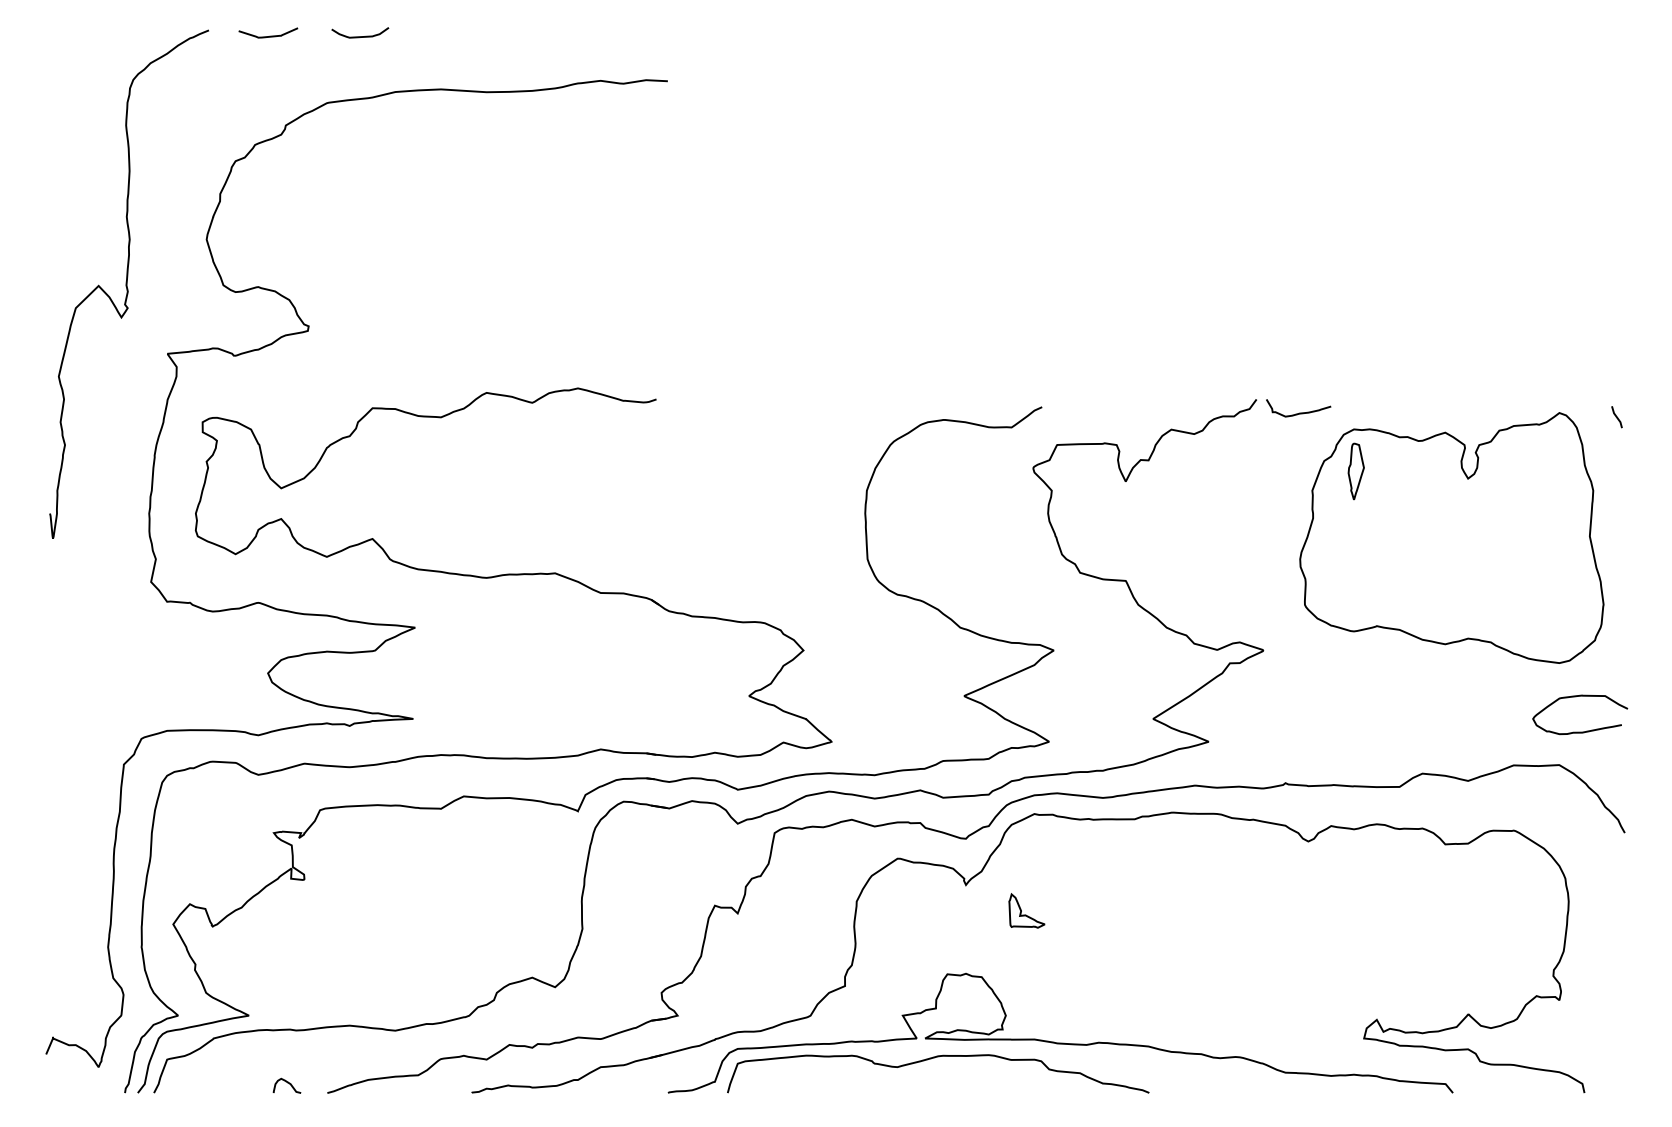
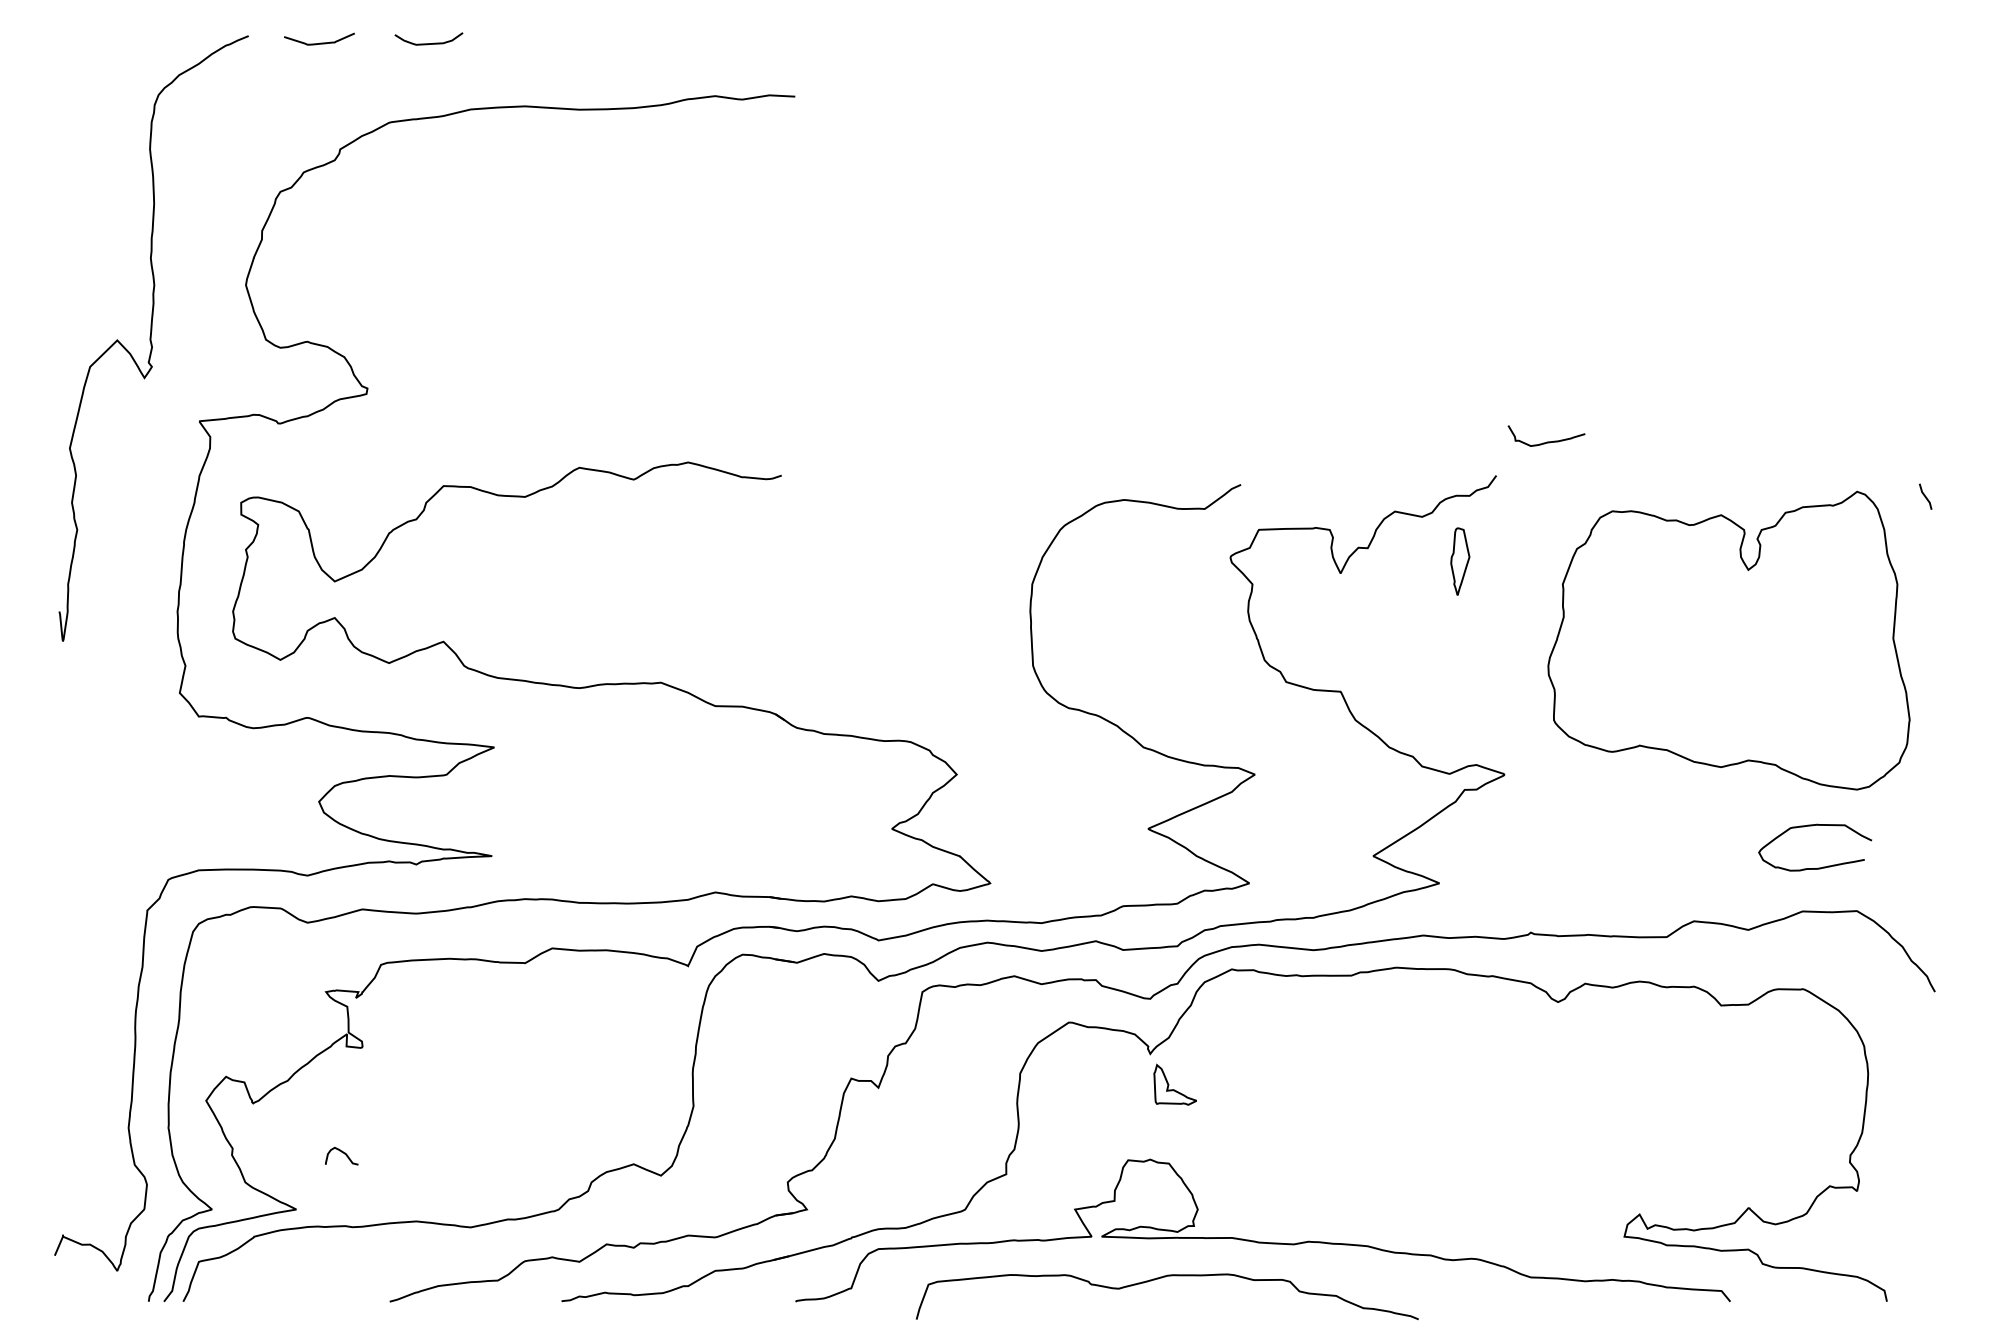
curve: (1299, 412) -> (1547, 441), moved
part: (1355, 471) -> (1459, 561), moved
curve: (1580, 731) -> (1815, 867), moved
part: (1026, 910) -> (1174, 1084), moved
curve: (934, 1058) -> (1162, 1278), moved
curve: (287, 1083) -> (342, 1153), moved

